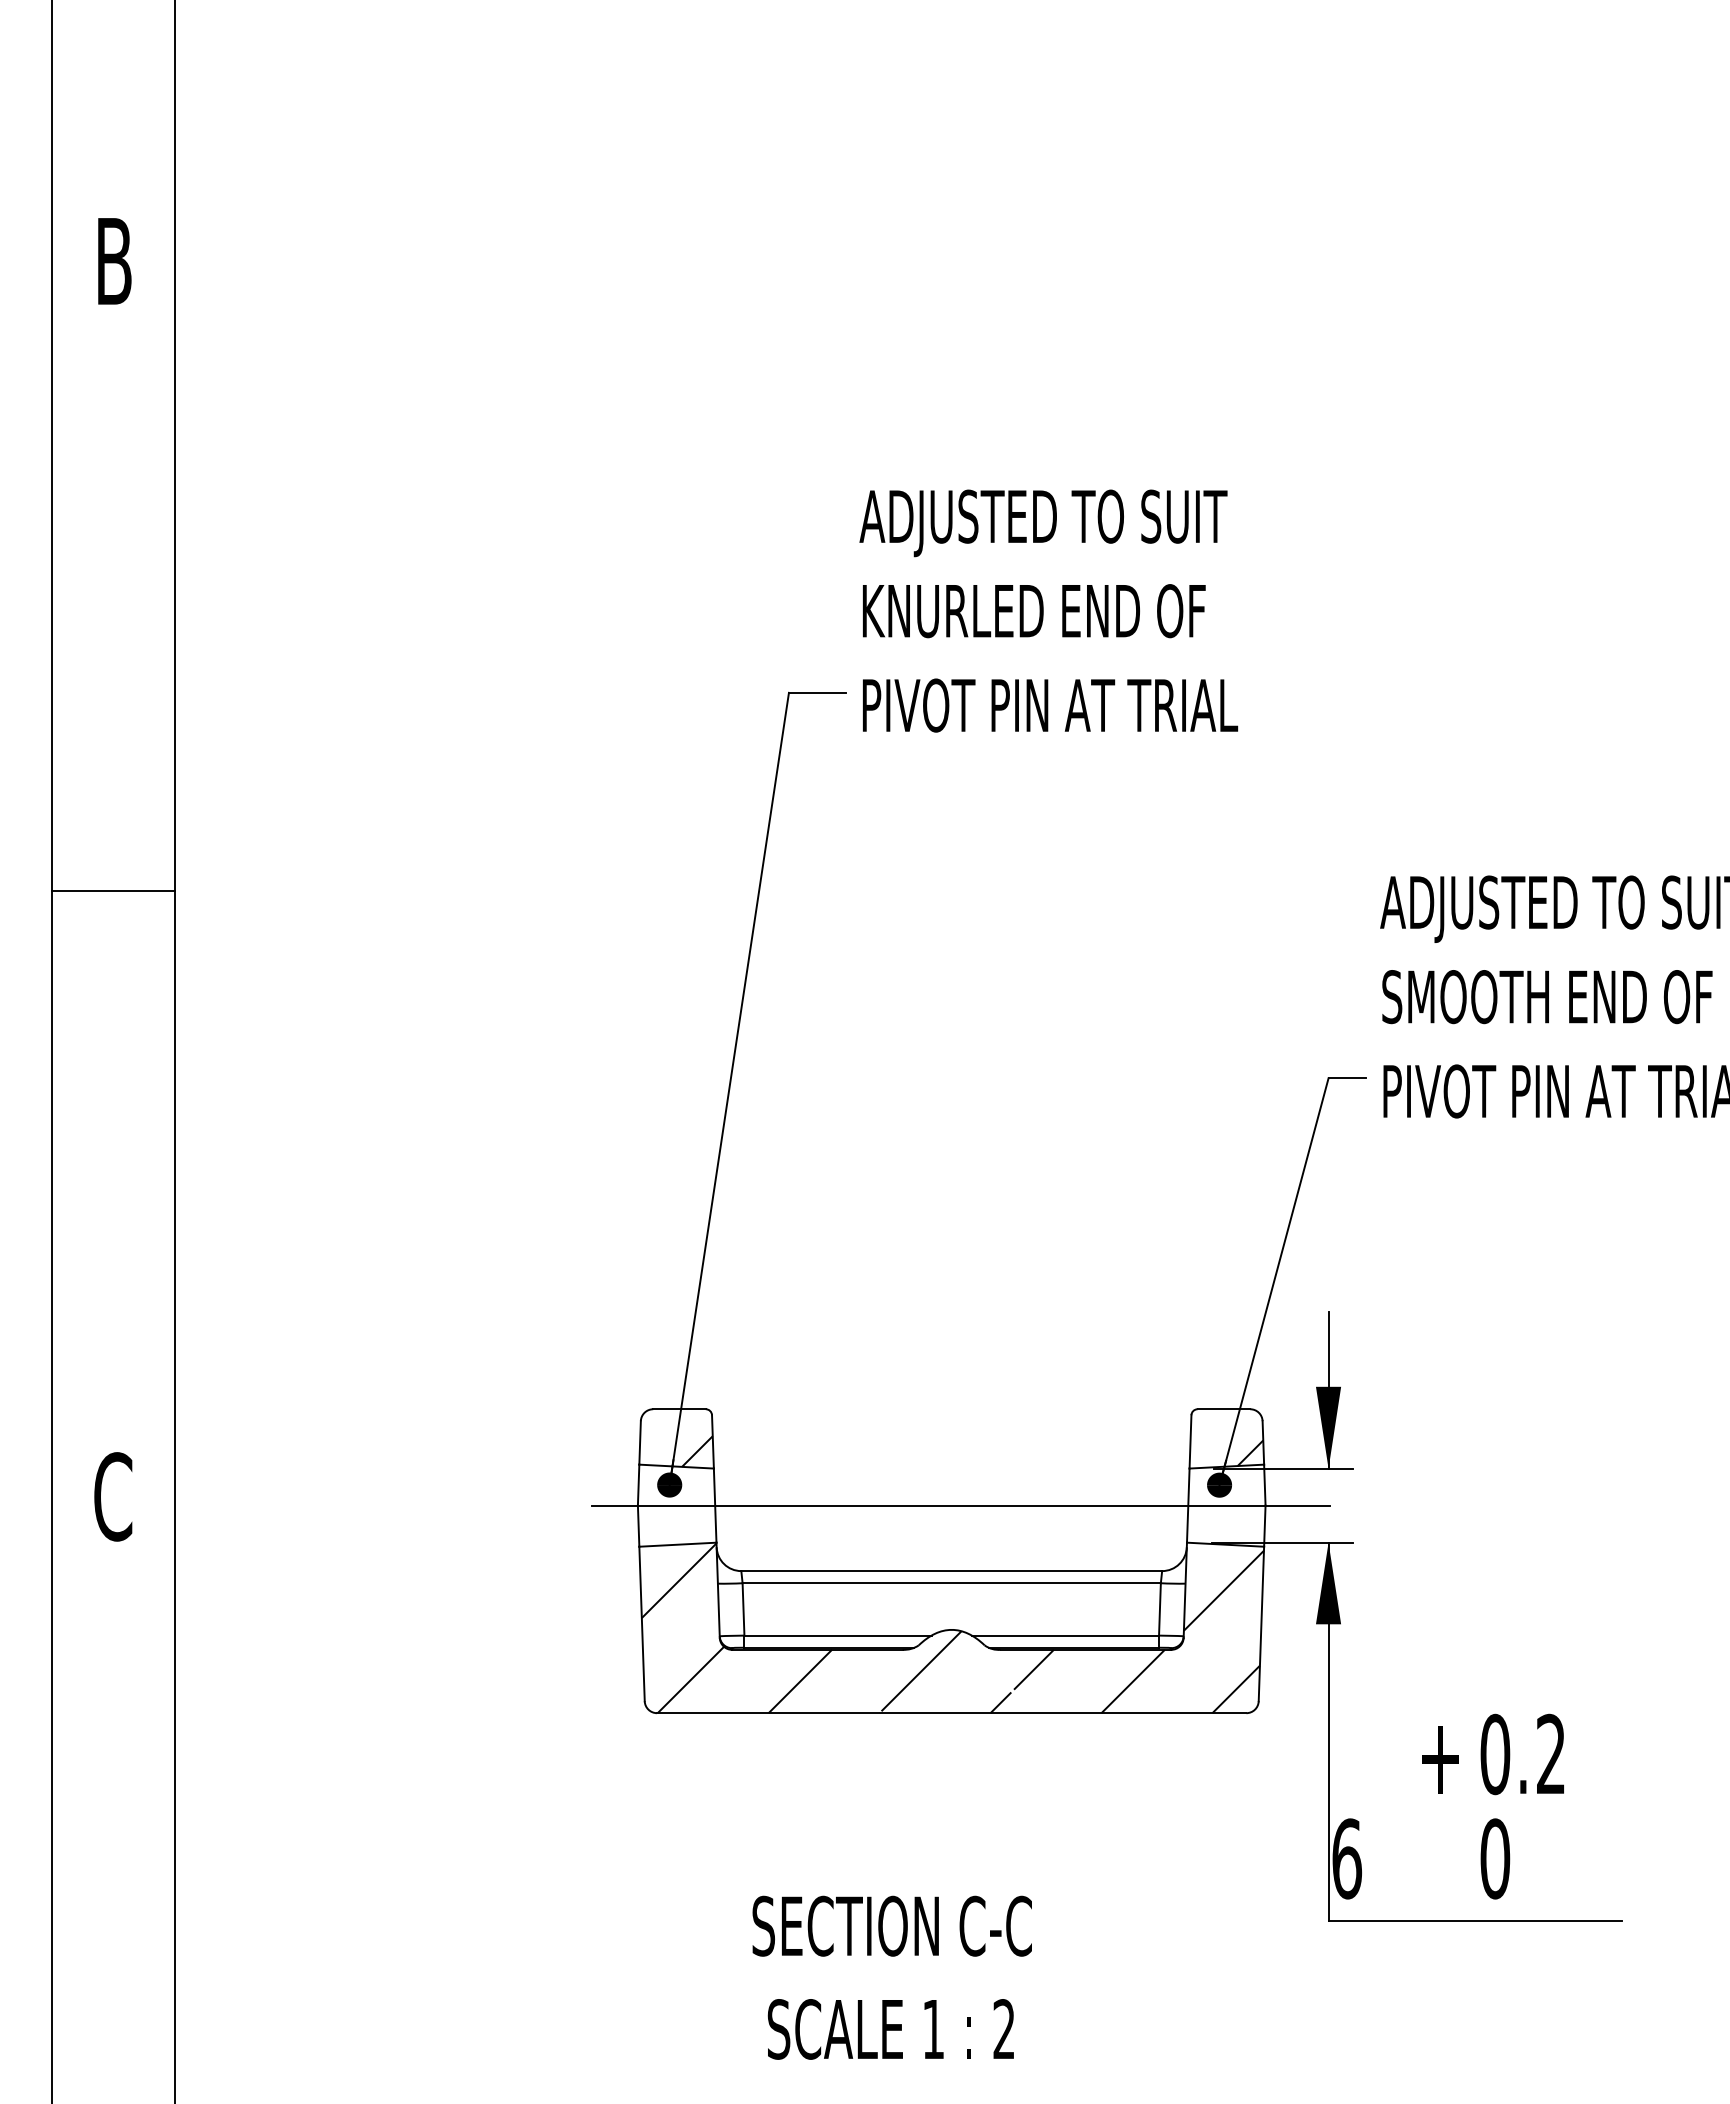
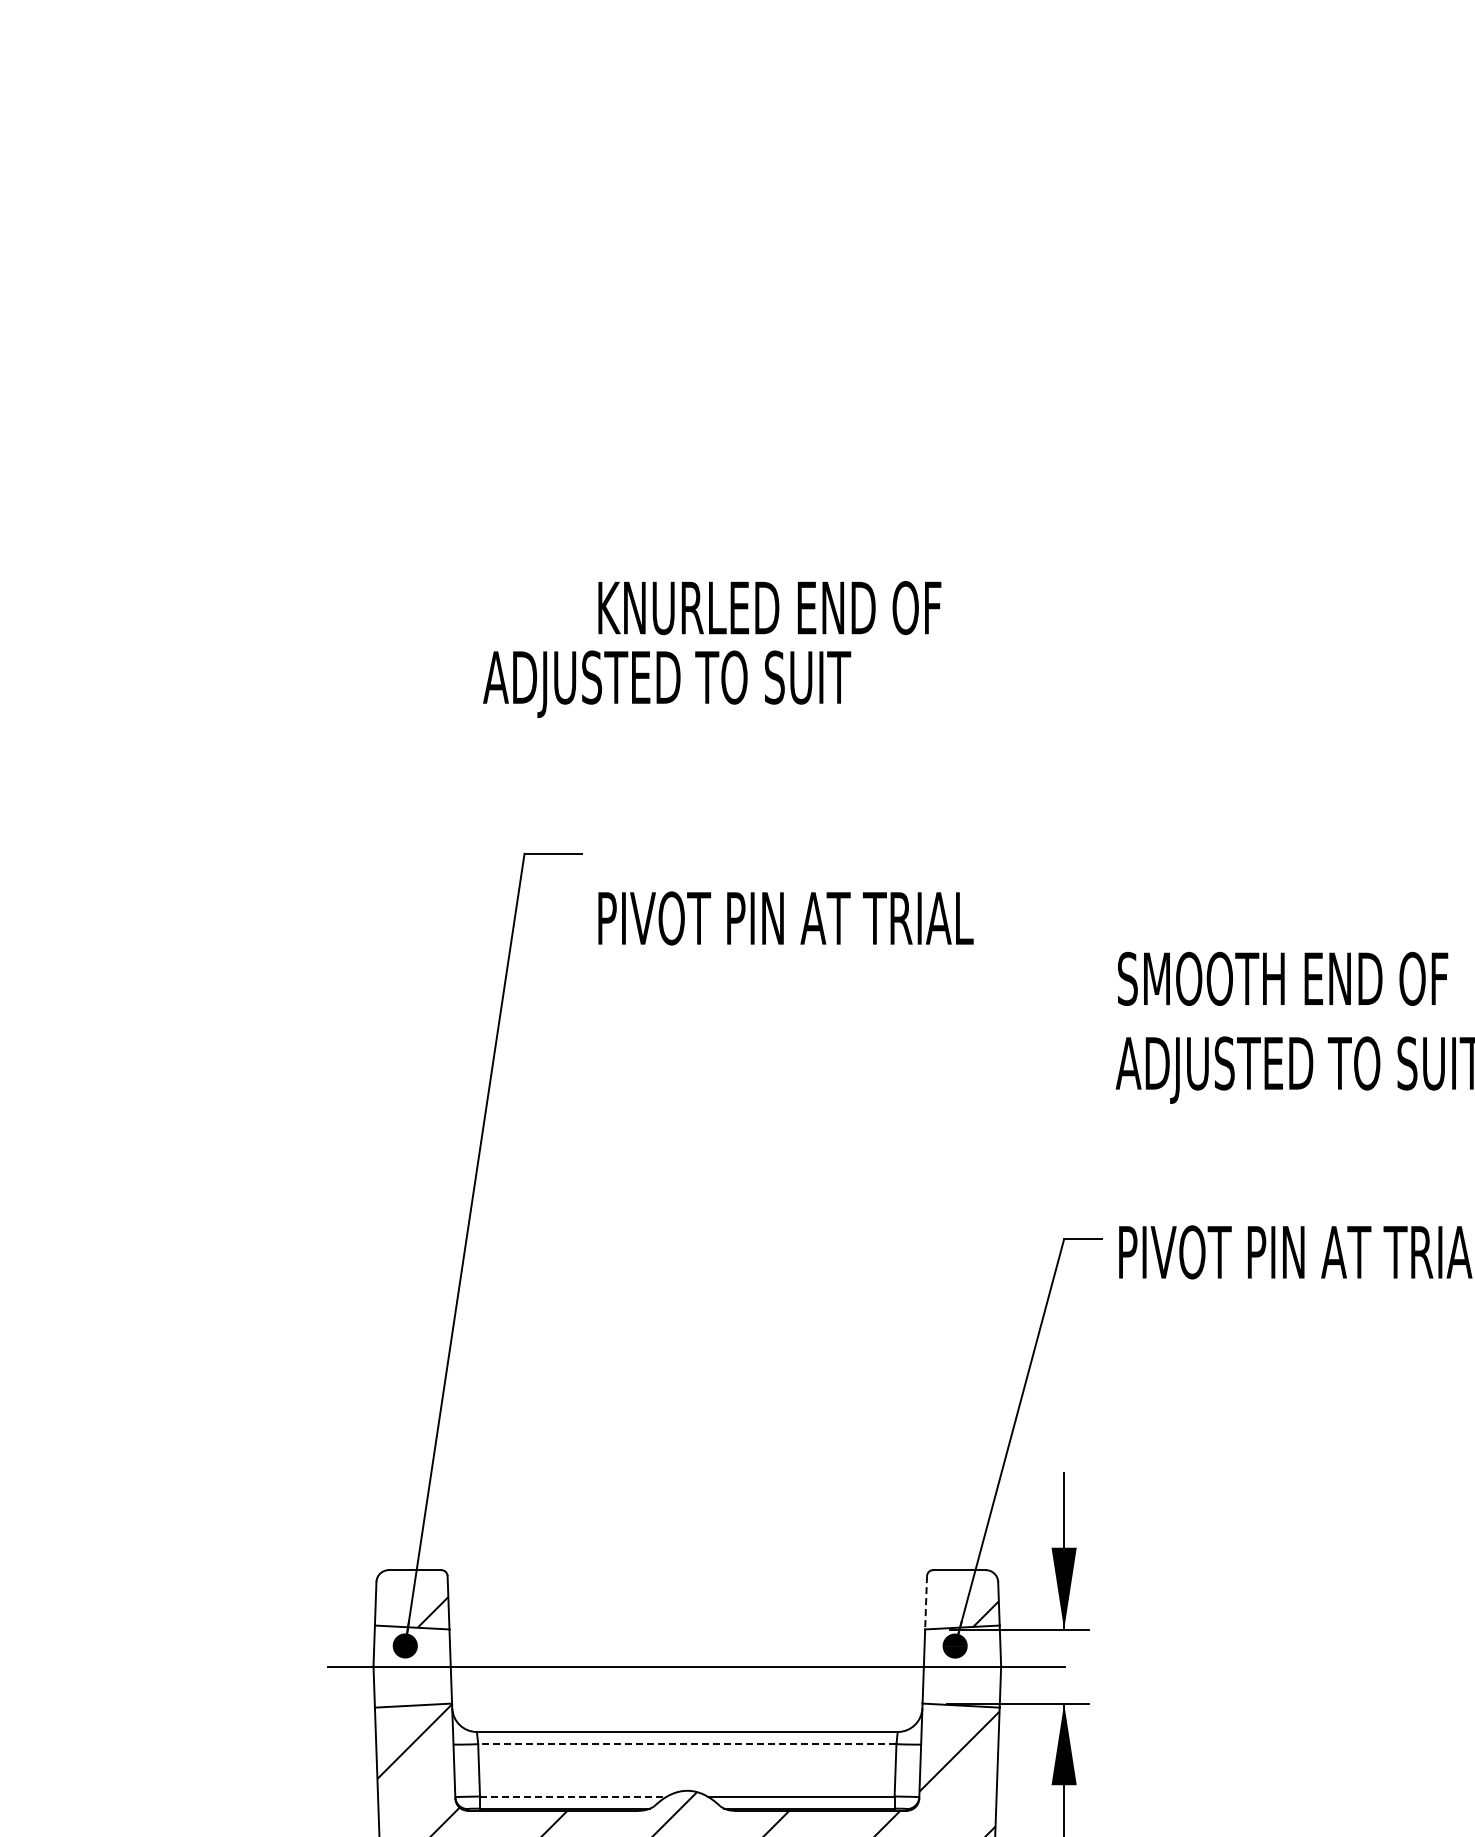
text: (1043, 523) -> (667, 684), moved
text: (1034, 611) -> (770, 608), moved
text: (1050, 705) -> (786, 918), moved
text: (1547, 997) -> (1283, 979), moved
line: (1190, 1441) -> (926, 1602), solid -> dashed
line: (951, 1583) -> (687, 1744), solid -> dashed
line: (838, 1635) -> (574, 1796), solid -> dashed

